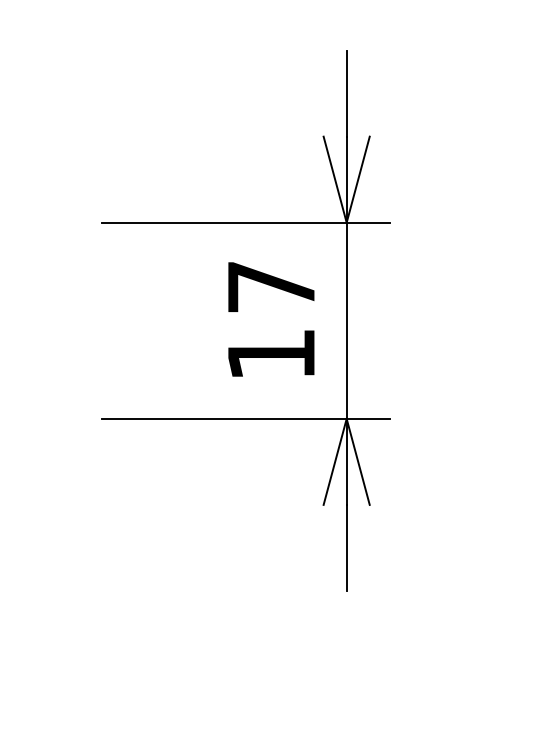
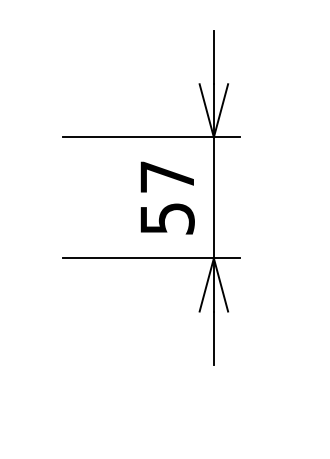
text: (271, 354) -> (167, 218), 17 -> 57

